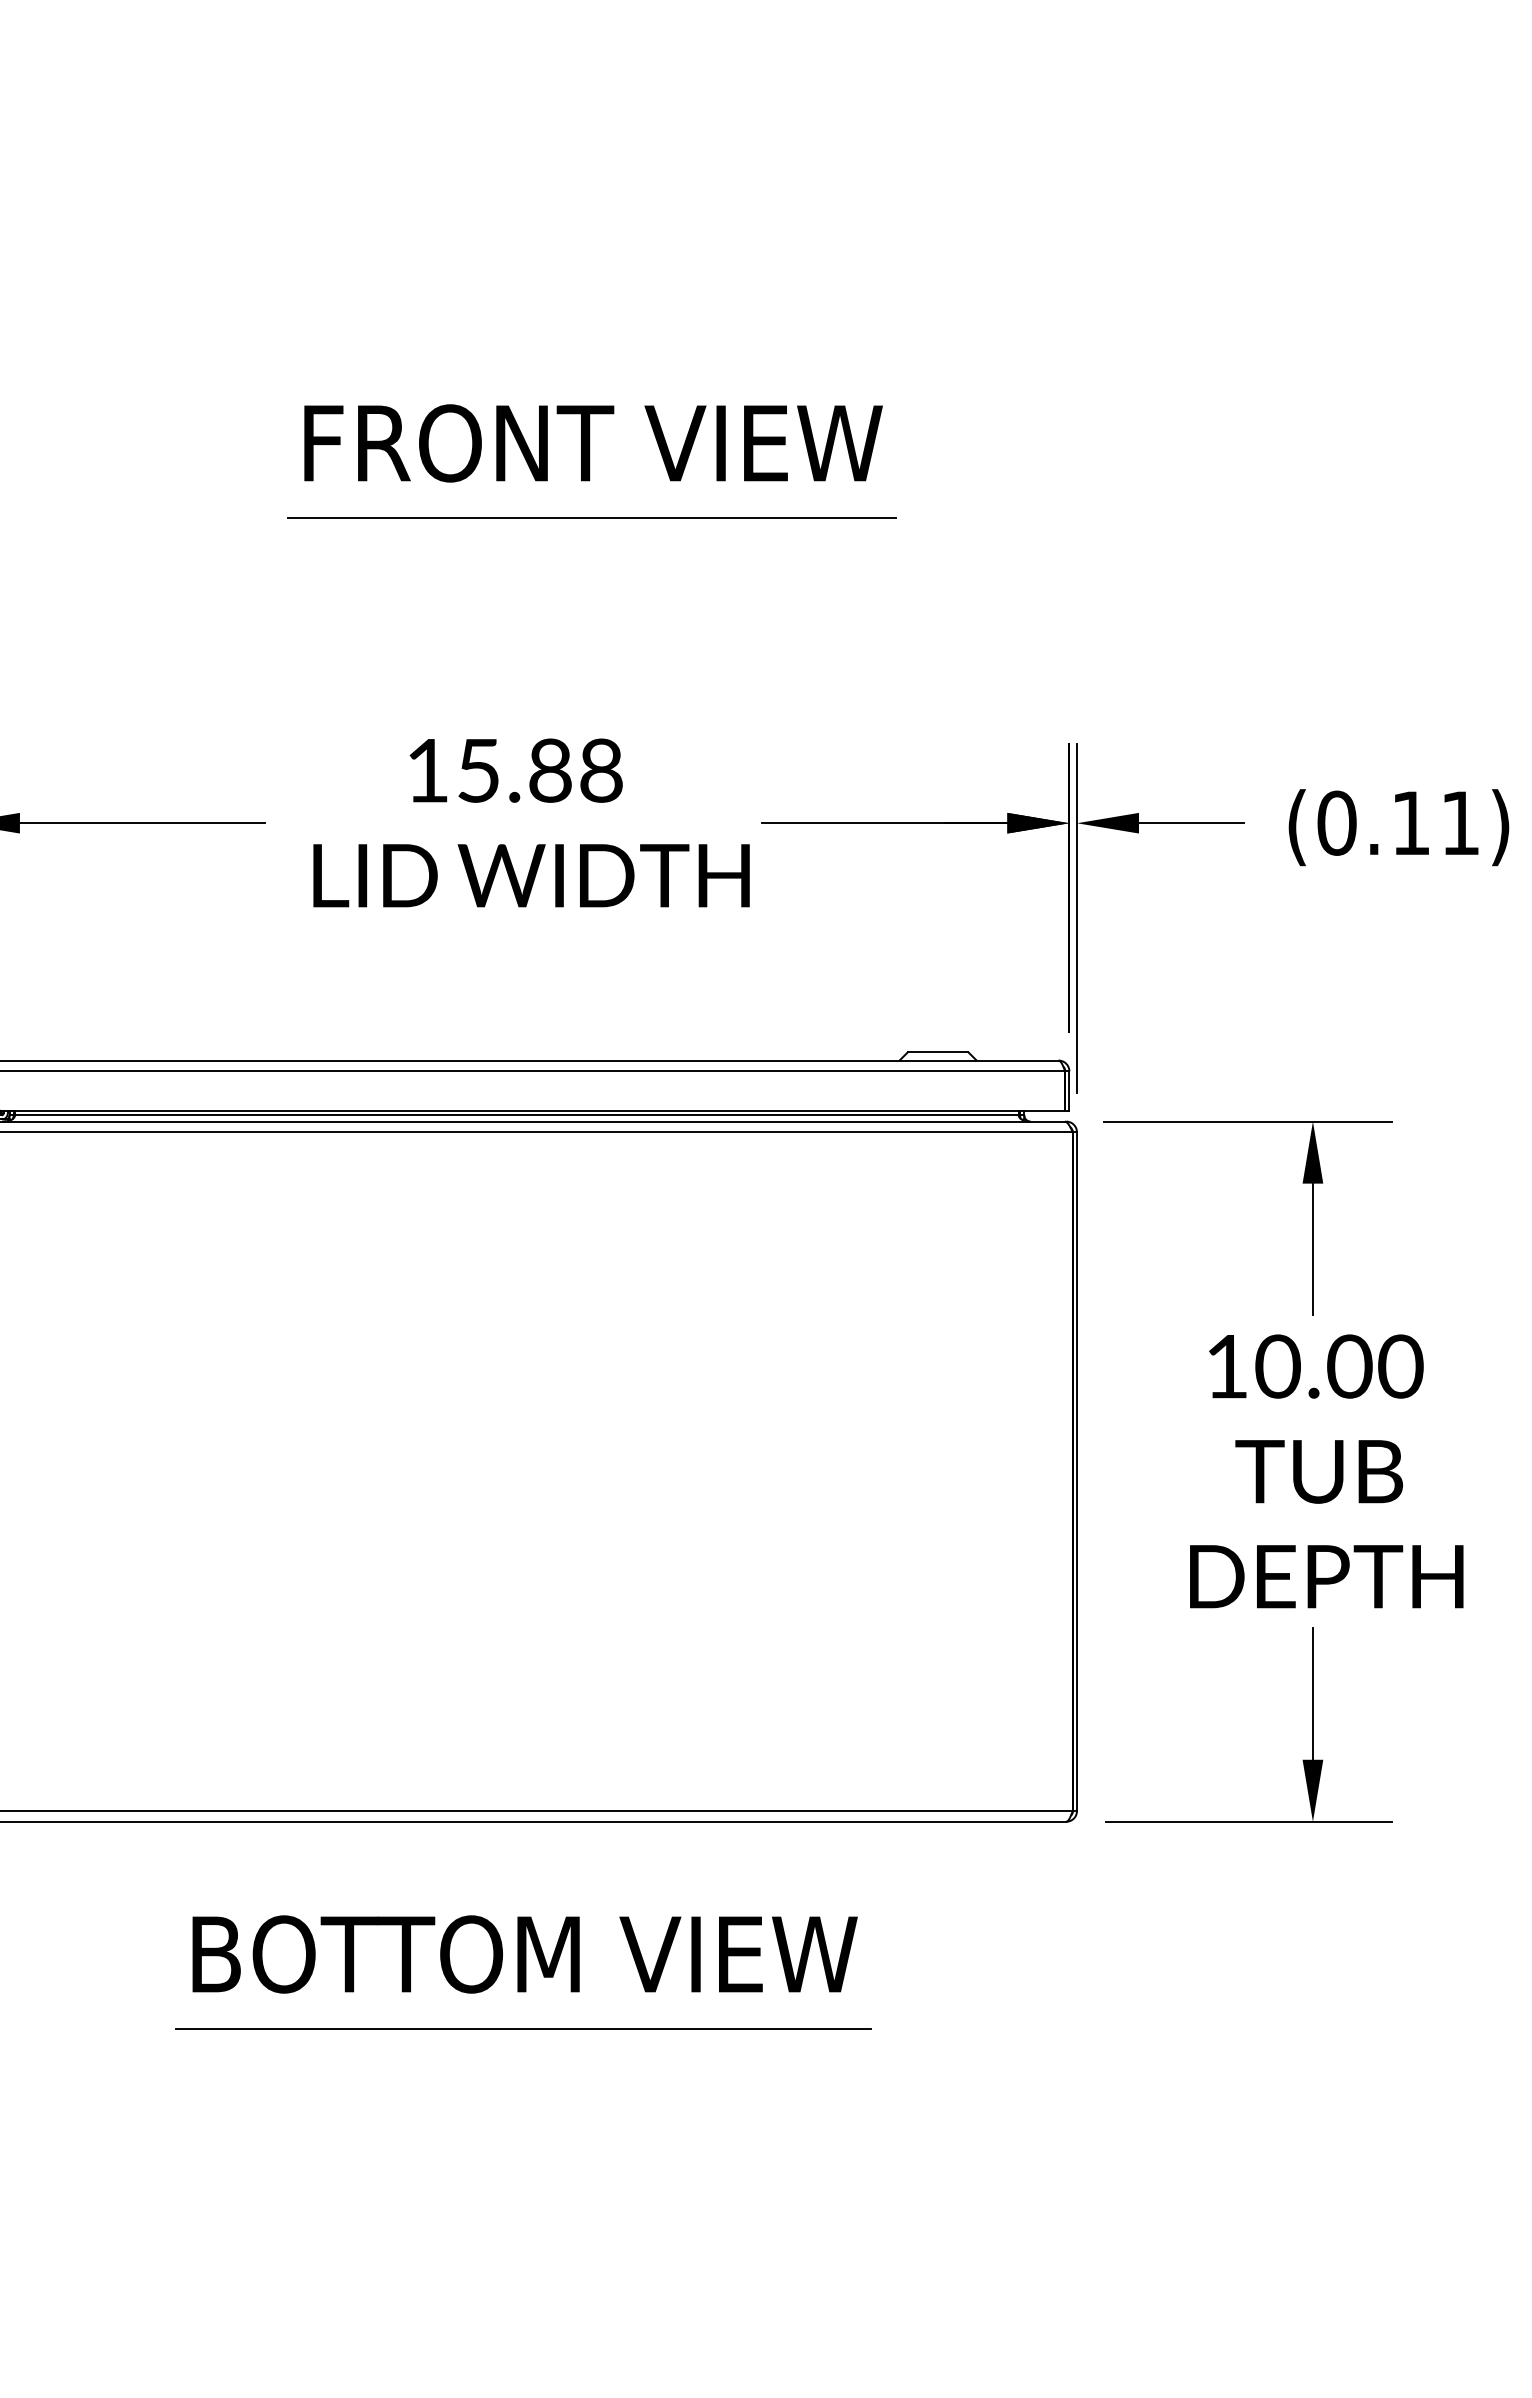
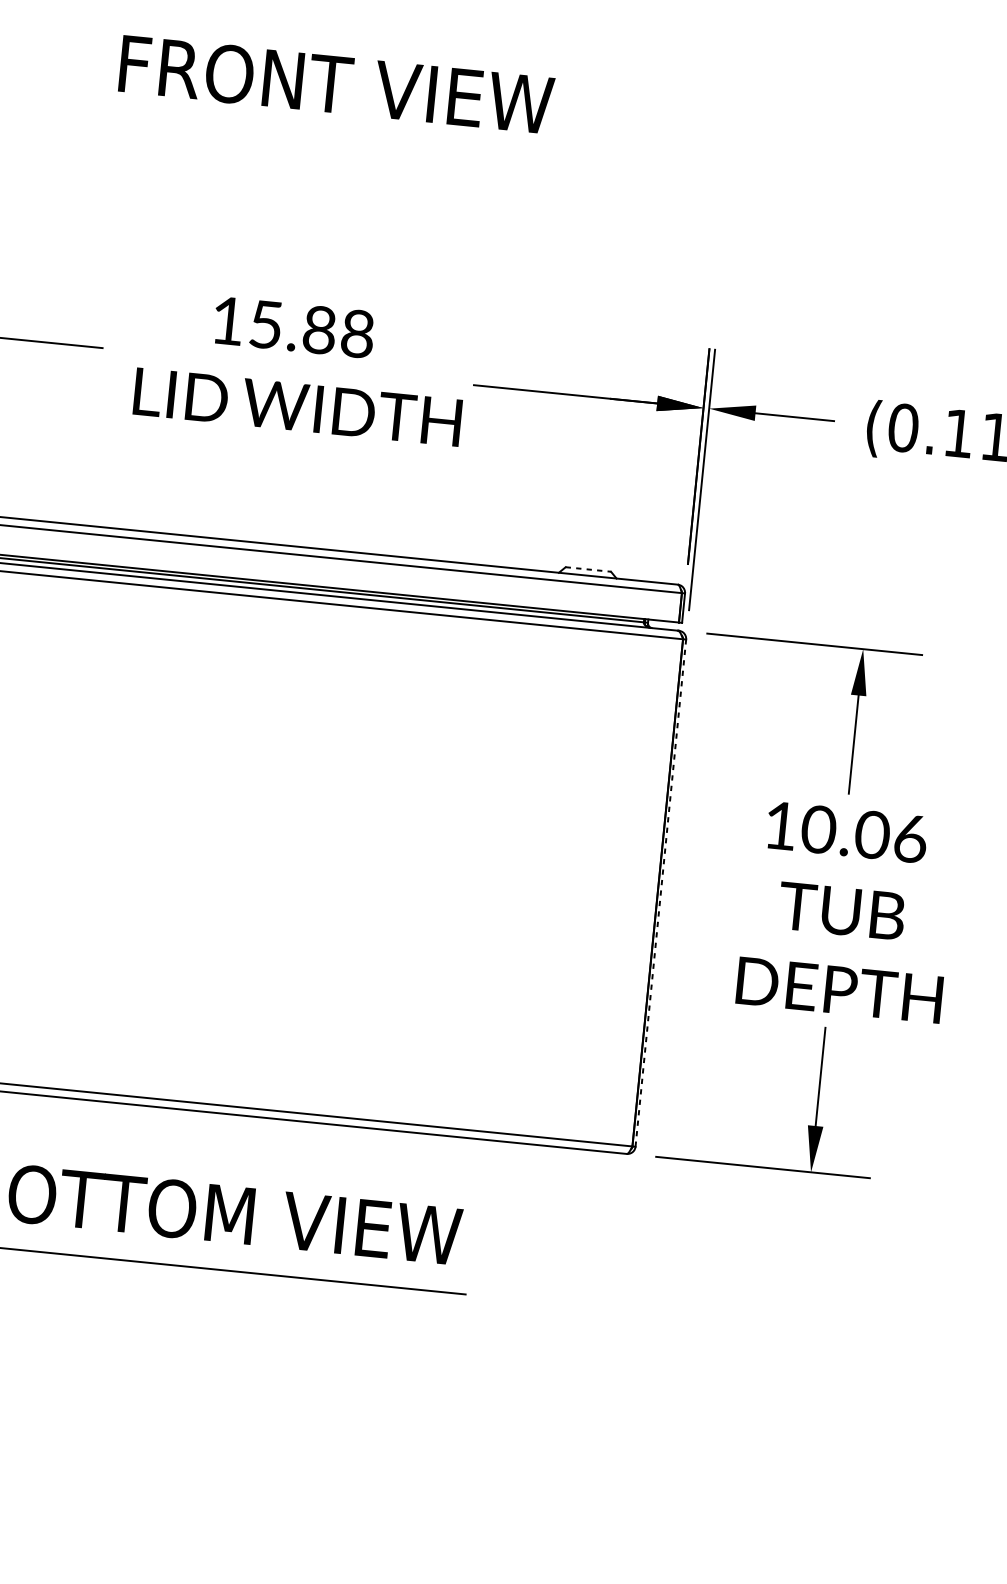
text: (593, 443) -> (336, 84), moved
line: (591, 518) -> (369, 144), removed
line: (938, 1052) -> (588, 569), solid -> dashed
text: (1400, 1366) -> (910, 838), 10.00 -> 10.06
line: (1077, 1471) -> (661, 893), solid -> dashed

